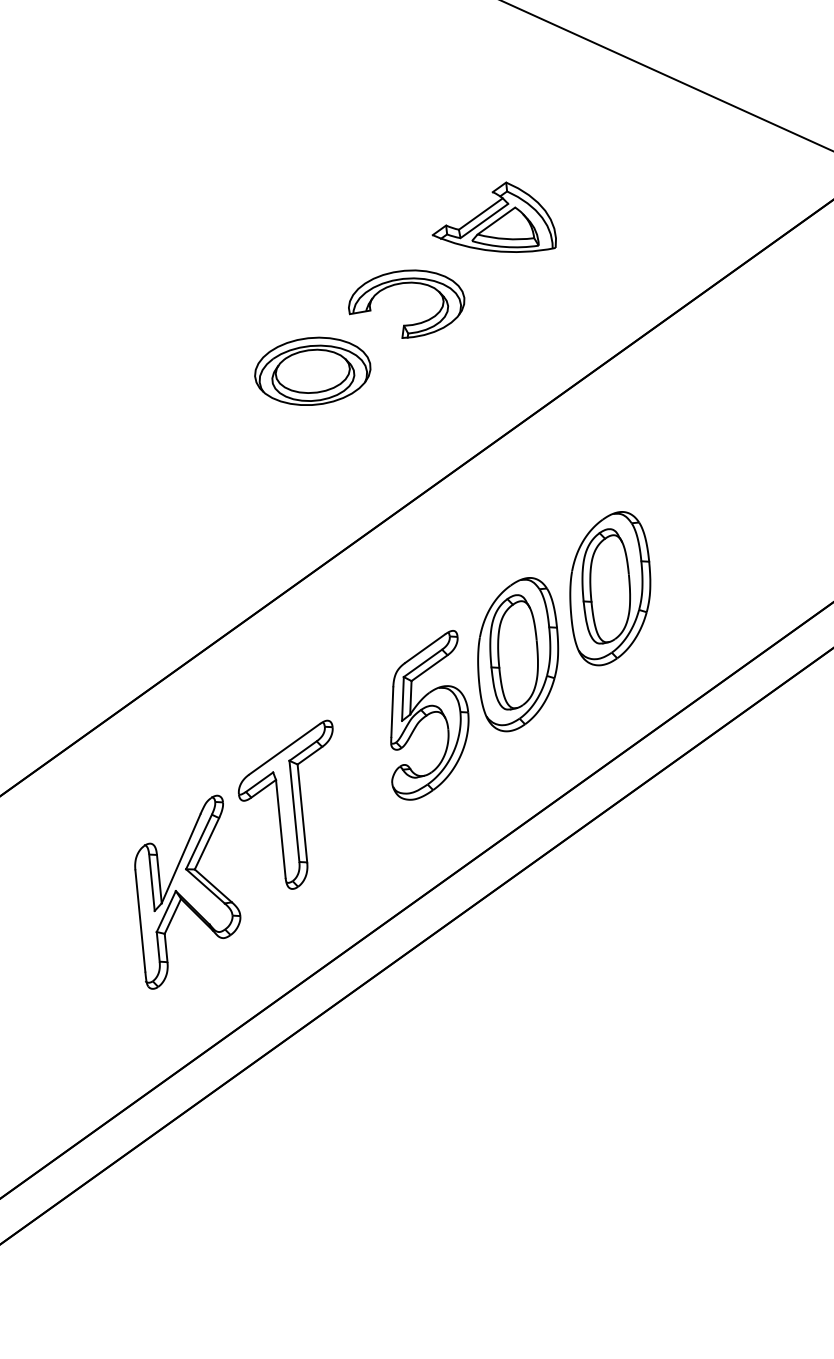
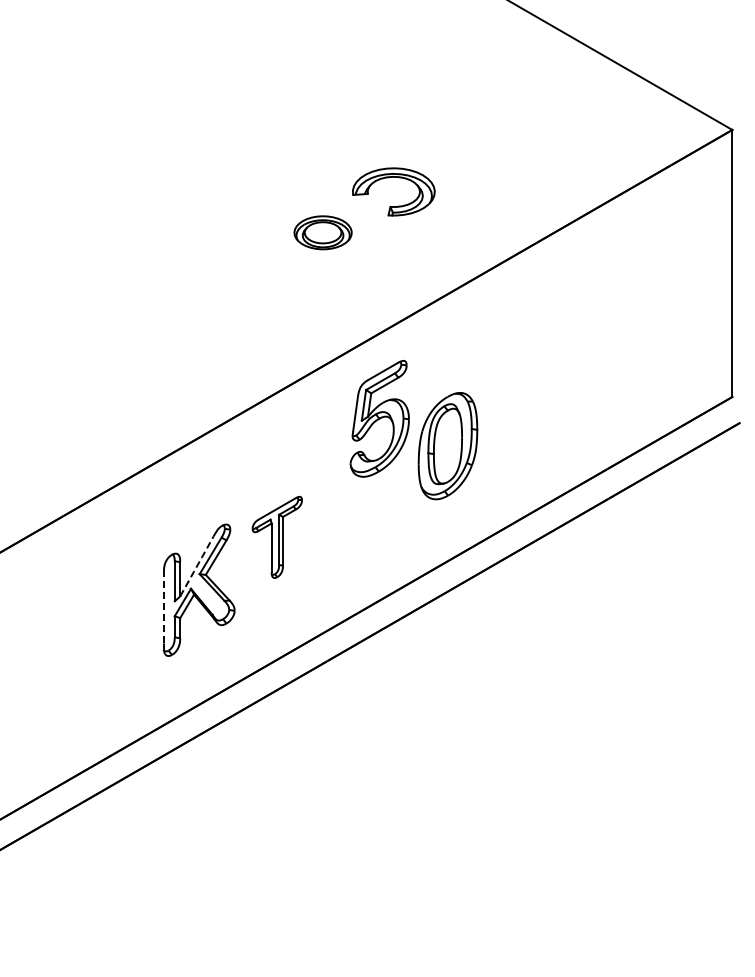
part: (493, 219) -> (460, 138), removed
part: (311, 371) -> (322, 232), size x0.7
part: (610, 589) -> (517, 406), removed
part: (426, 715) -> (379, 418), moved
part: (290, 806) -> (277, 537), size x0.7
line: (181, 858) -> (197, 566), solid -> dashed
line: (139, 921) -> (163, 607), solid -> dashed

